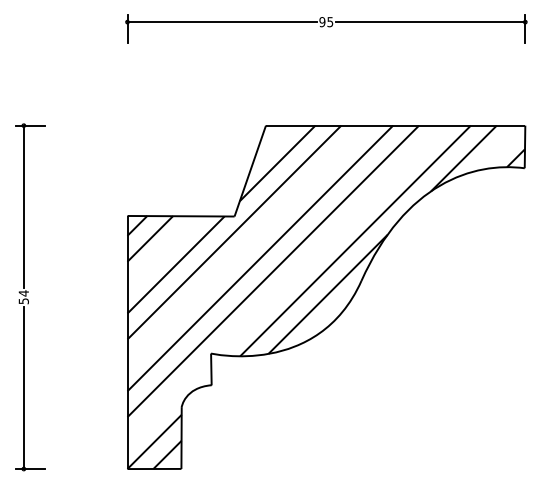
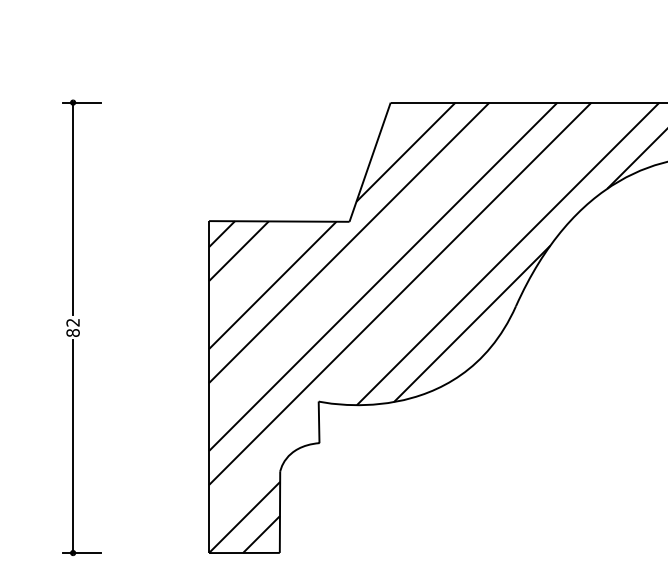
text: (23, 297) -> (72, 328), 54 -> 82

